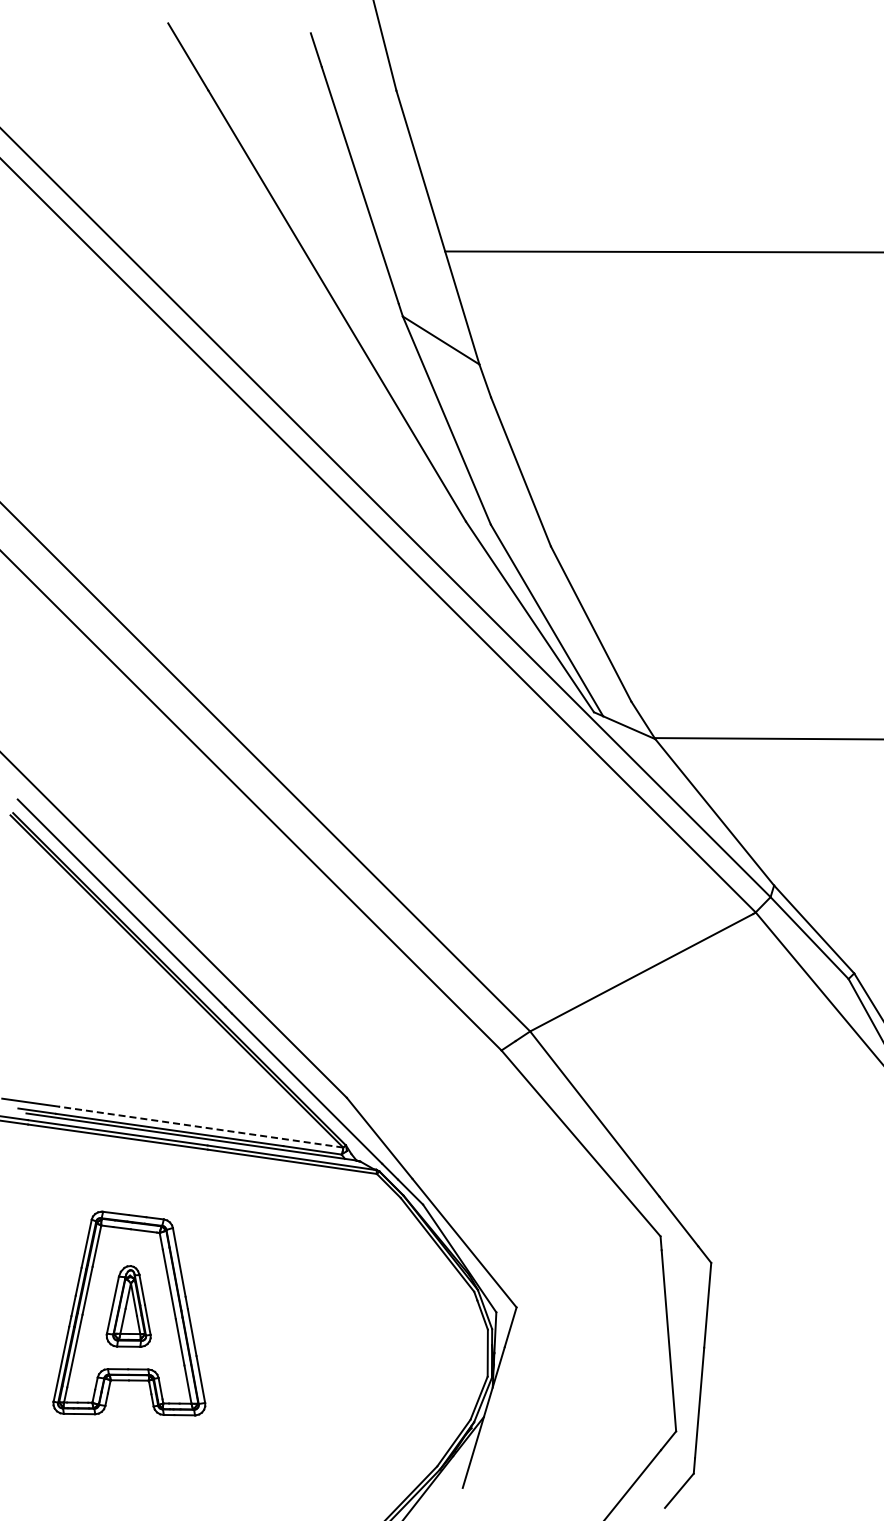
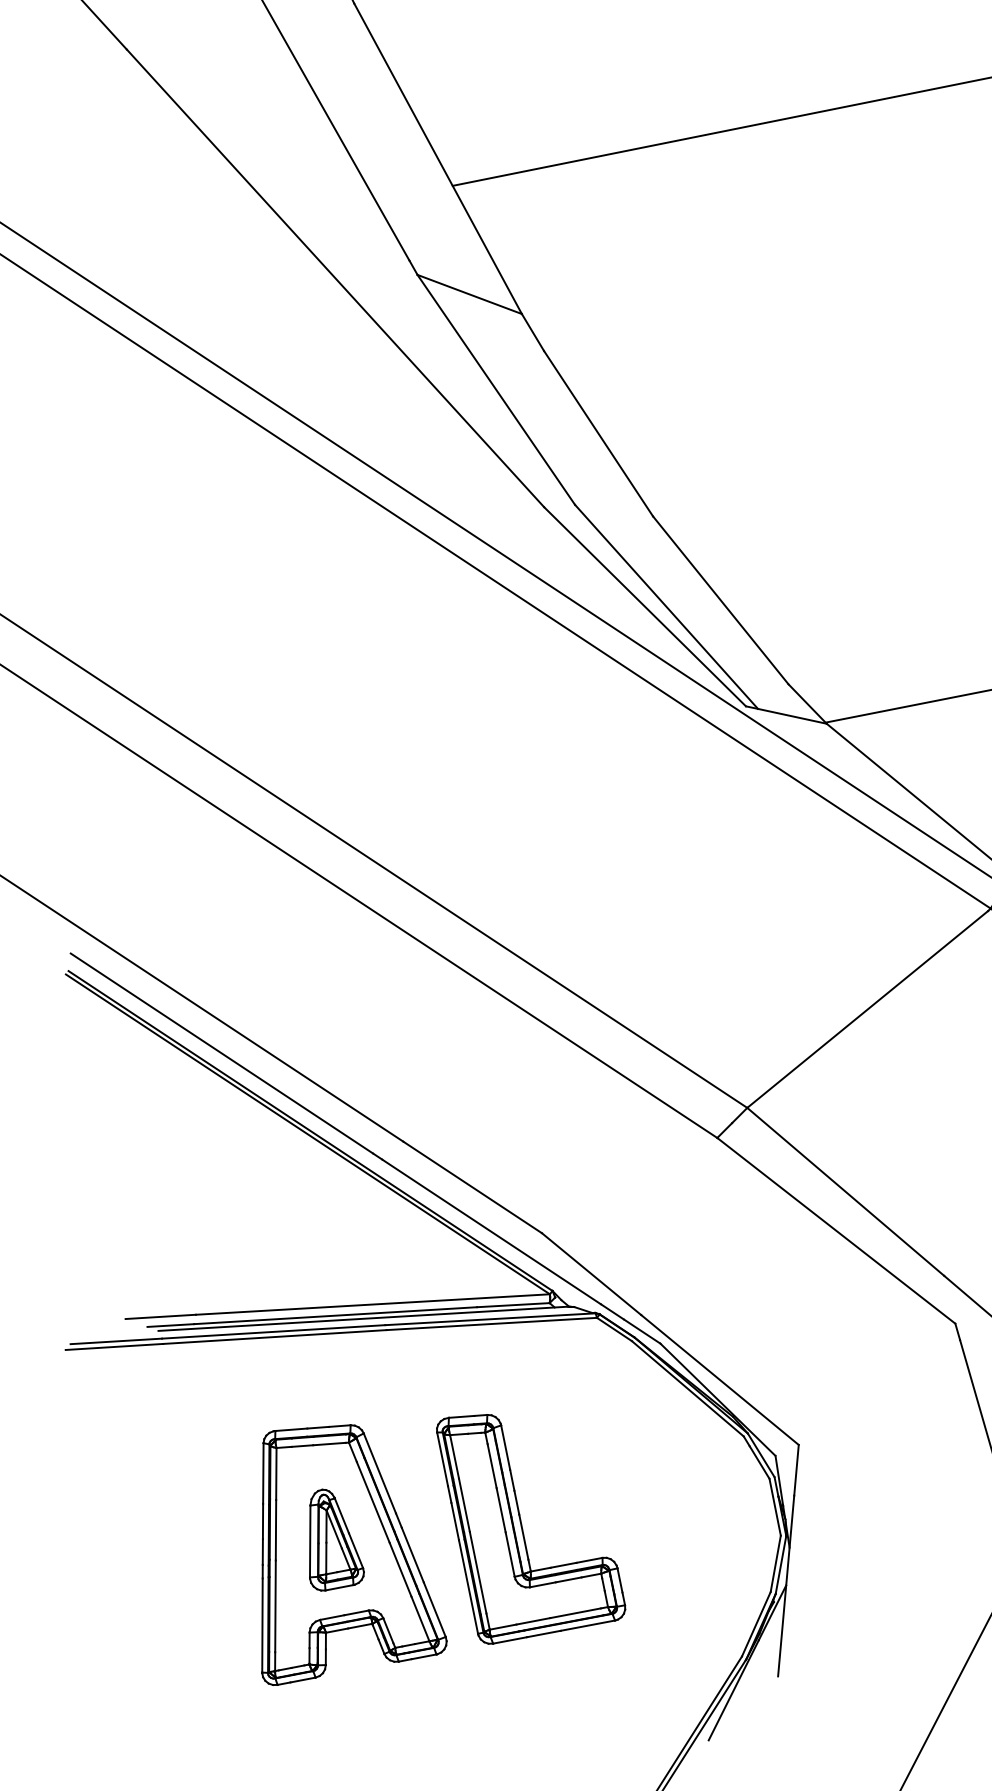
line: (201, 1127) -> (373, 1304), dashed -> solid
part: (284, 1323) -> (522, 1521), added

